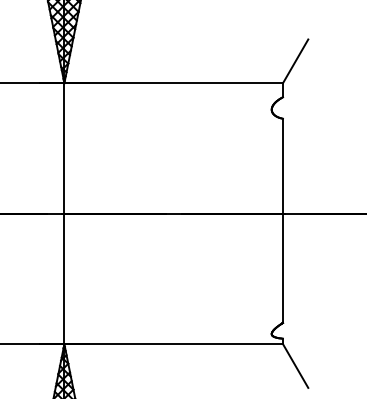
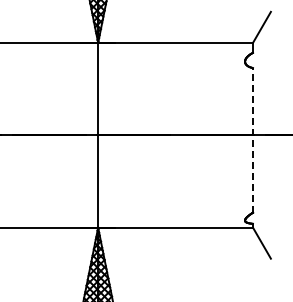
line: (283, 219) -> (253, 139), solid -> dashed

